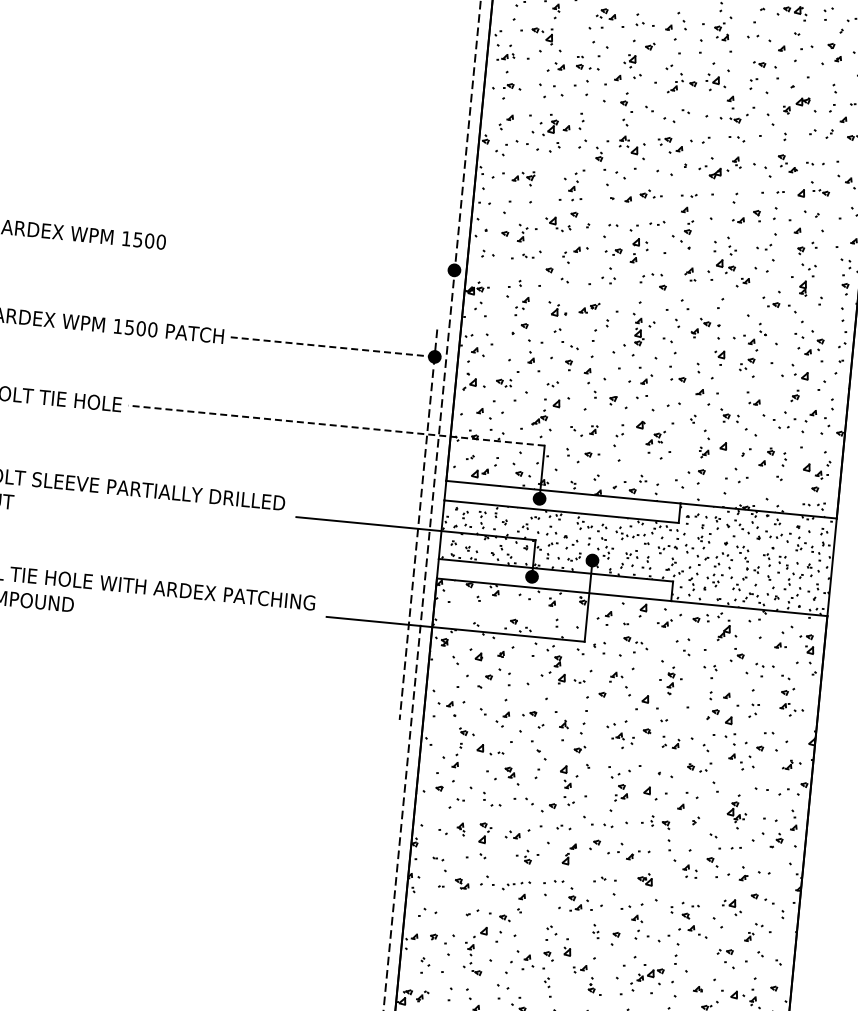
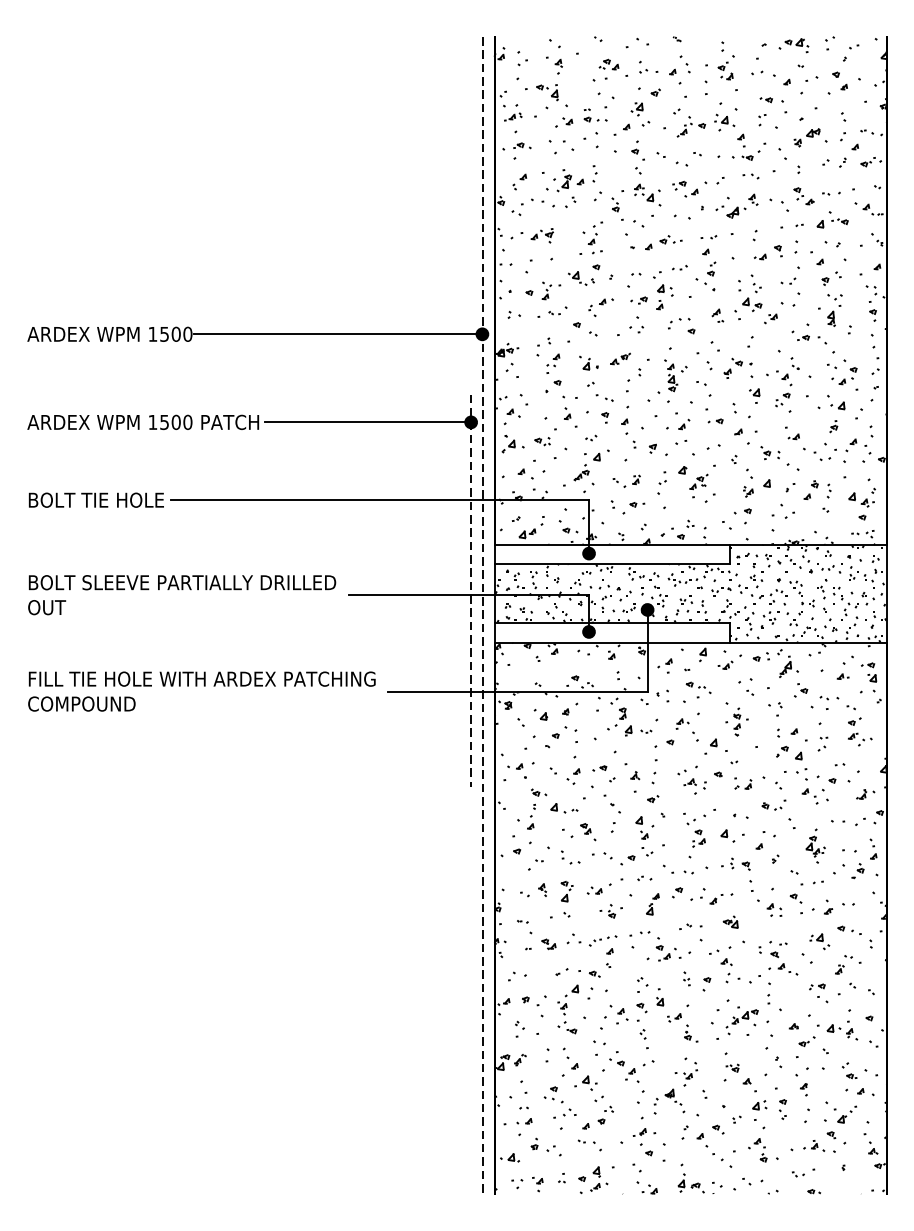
line: (311, 256) -> (338, 334), added
line: (331, 347) -> (367, 422), dashed -> solid
line: (336, 425) -> (379, 500), dashed -> solid

